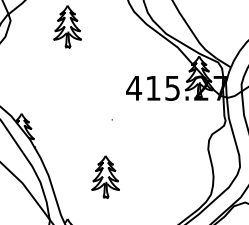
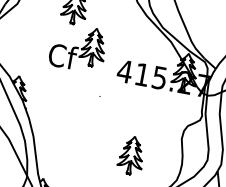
part: (79, 72) -> (78, 48), added
part: (105, 176) -> (131, 155), moved

